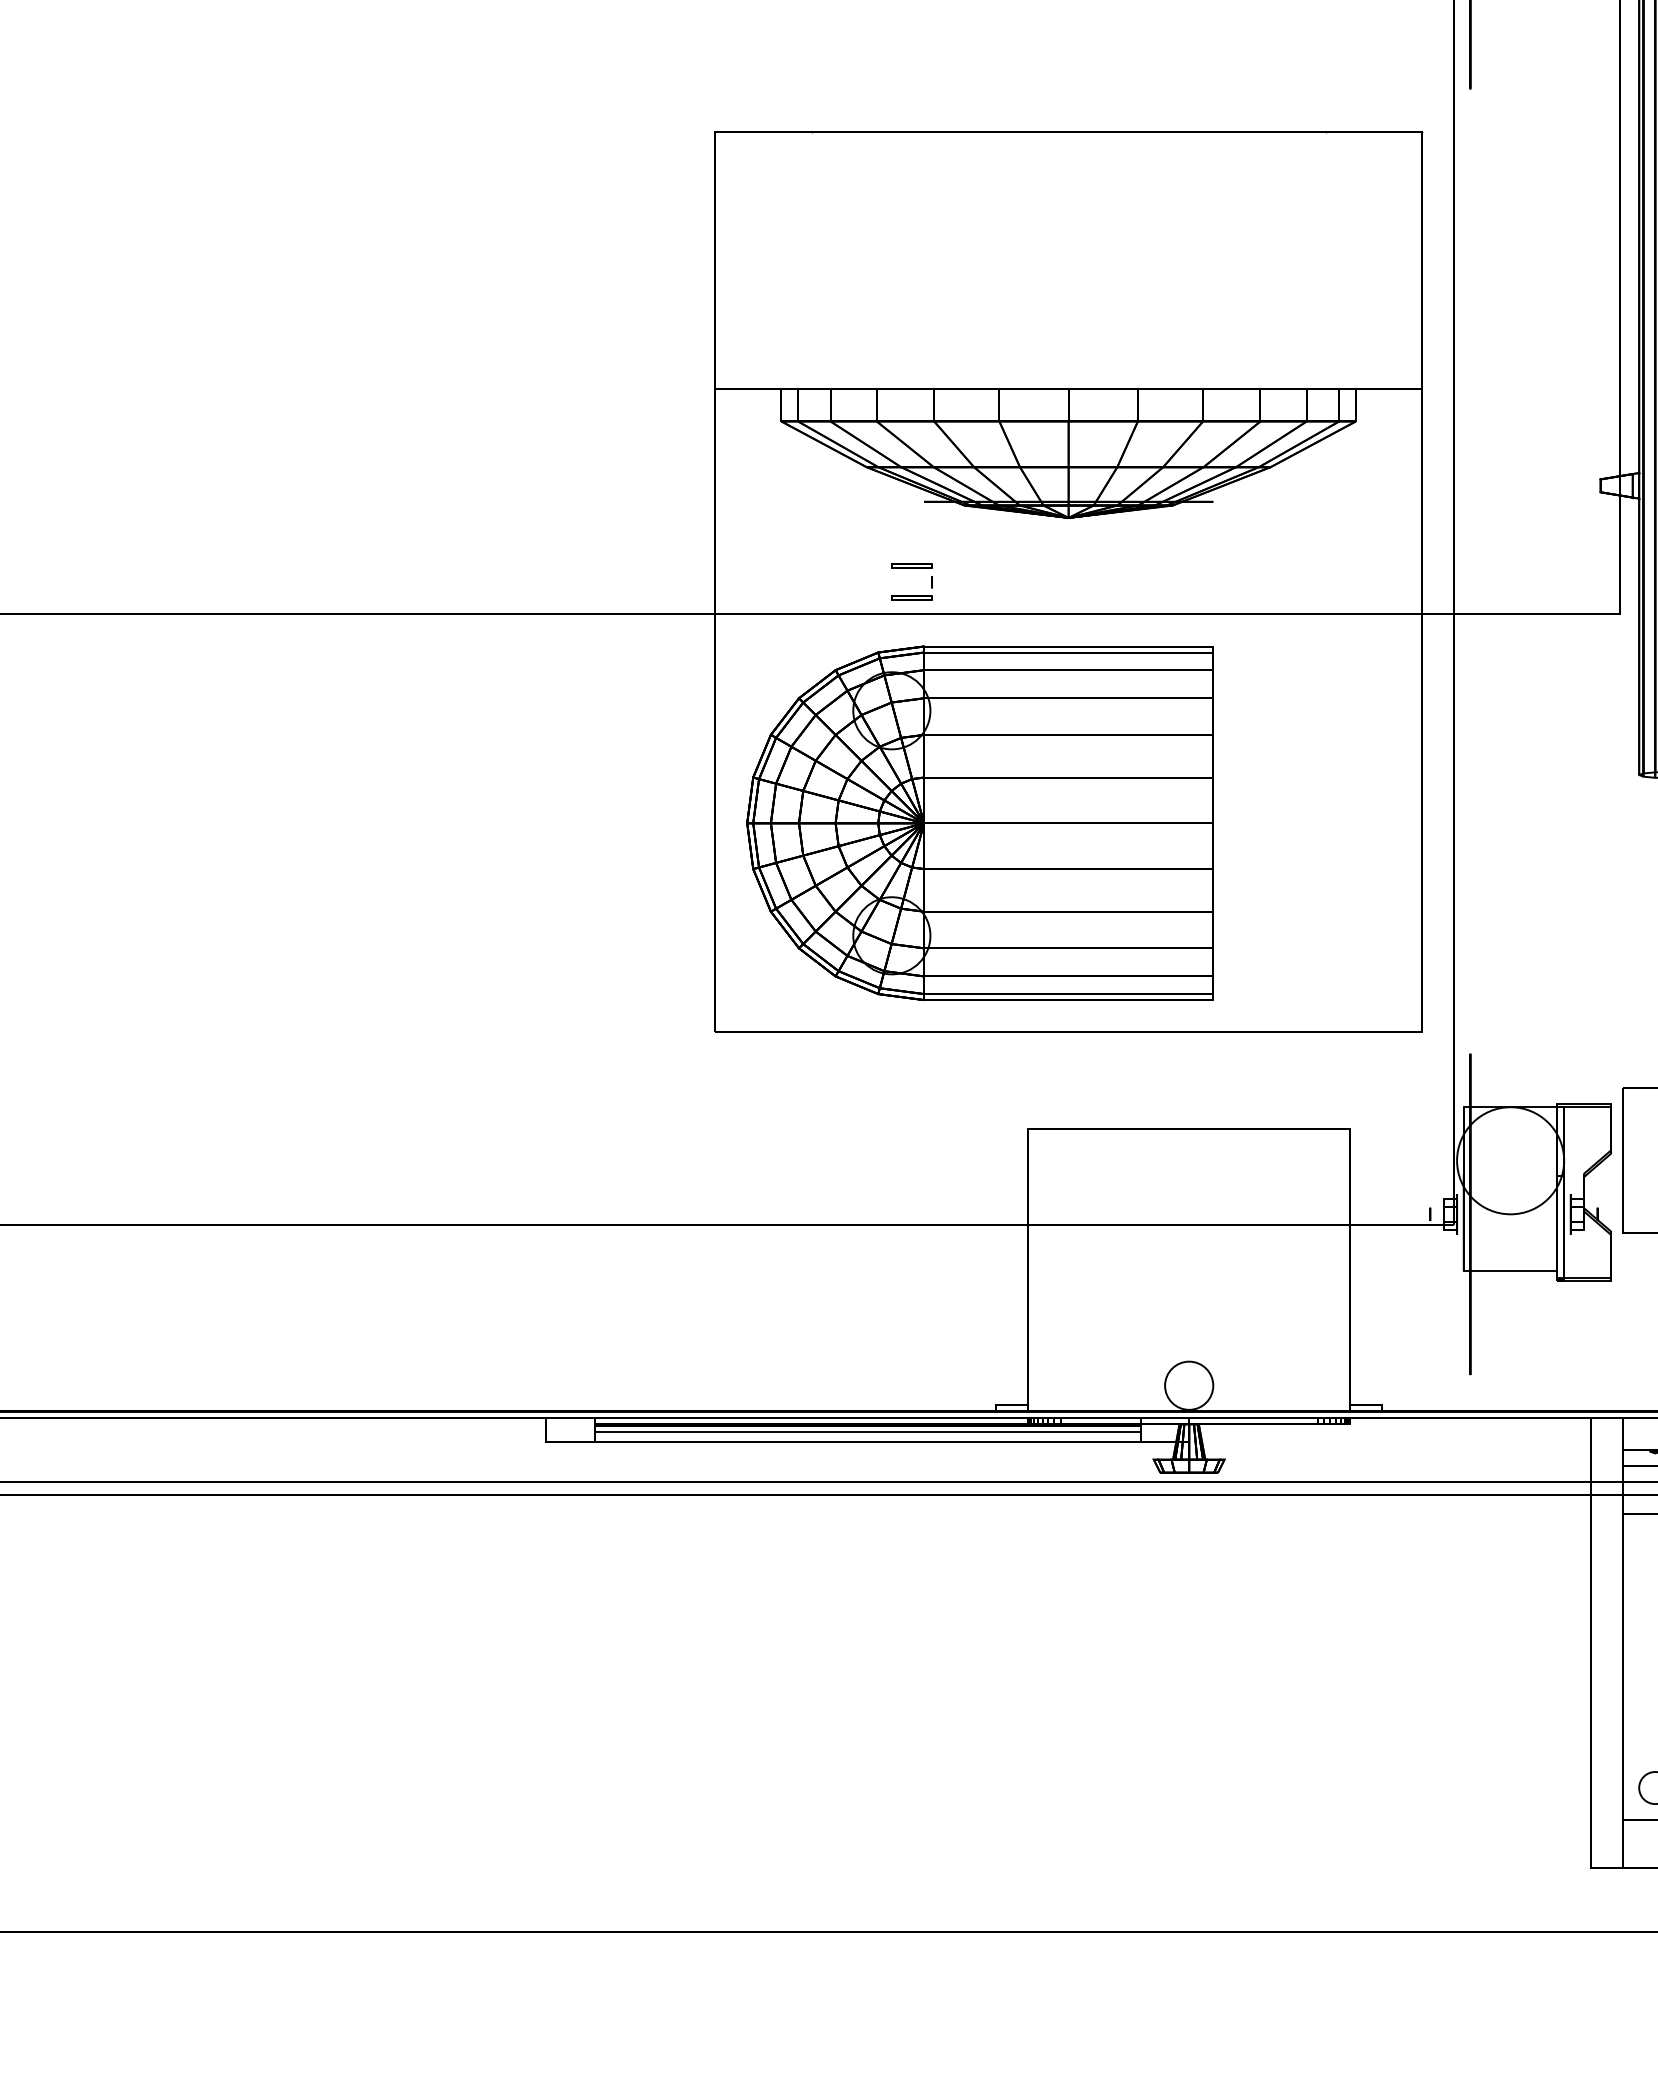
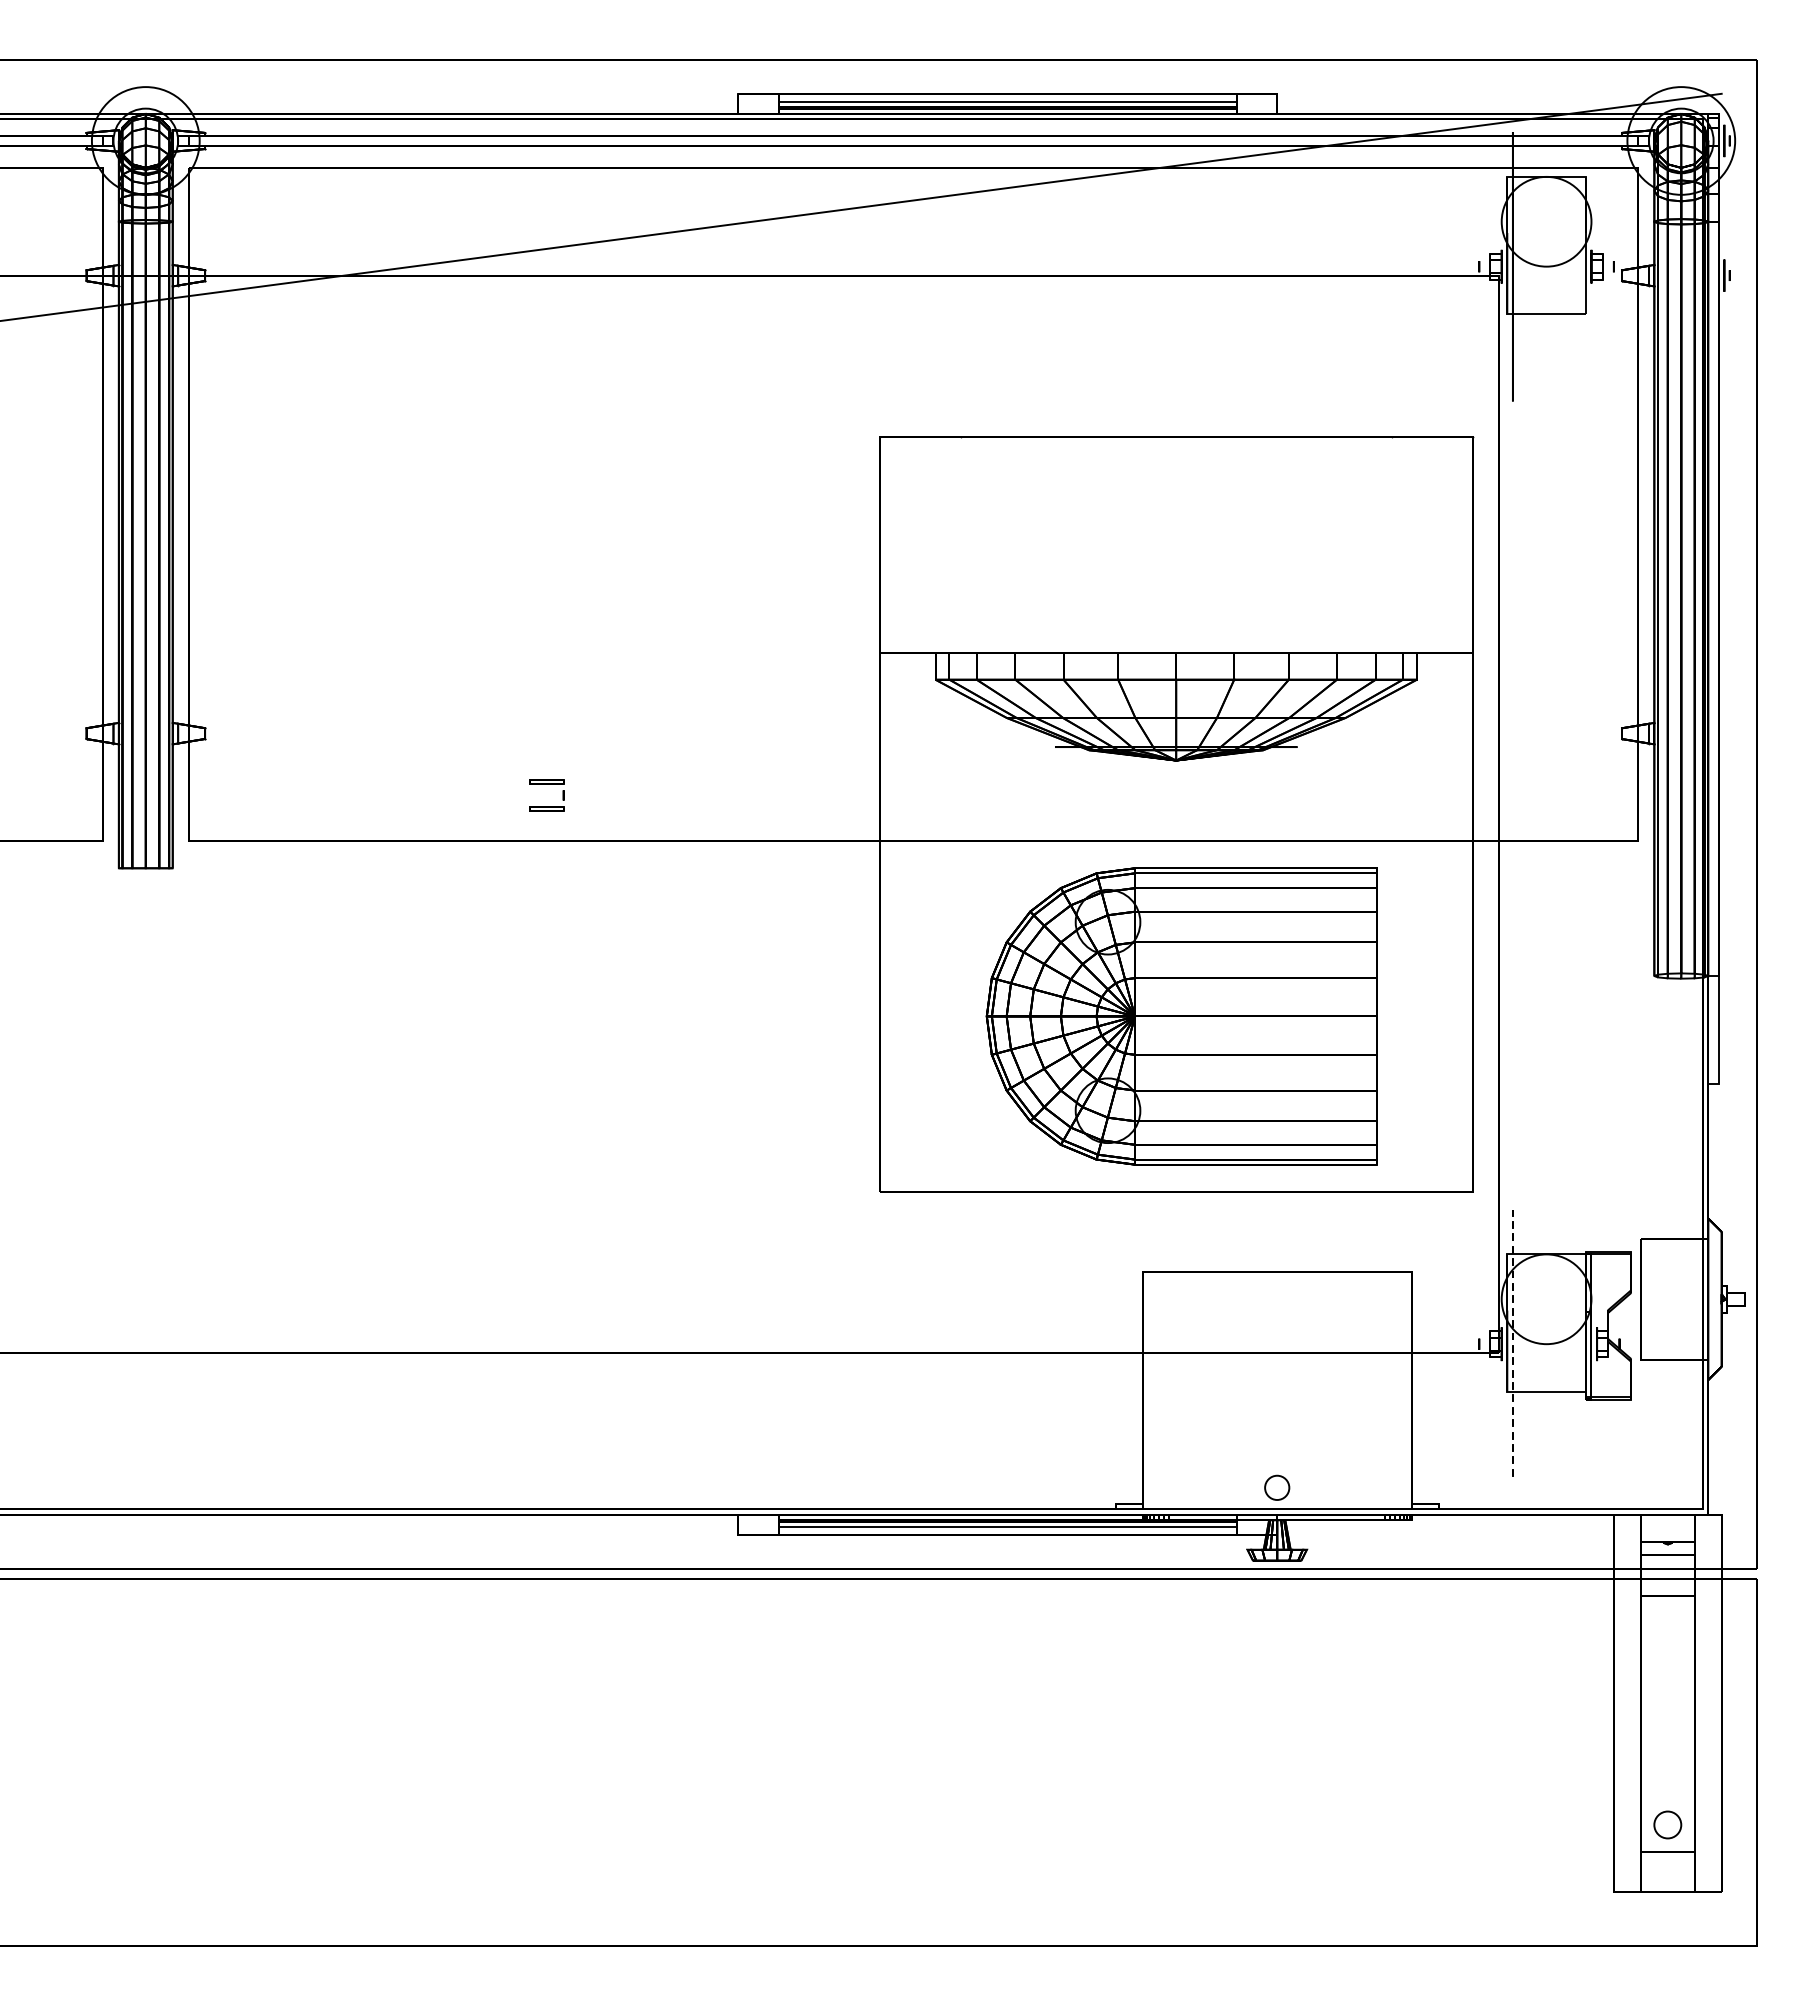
part: (911, 569) -> (546, 784), moved
part: (979, 823) -> (1181, 1016), moved
circle: (1469, 1213) -> (1512, 1343), solid -> dashed
circle: (1189, 1385) -> (1277, 1487), size x0.6

